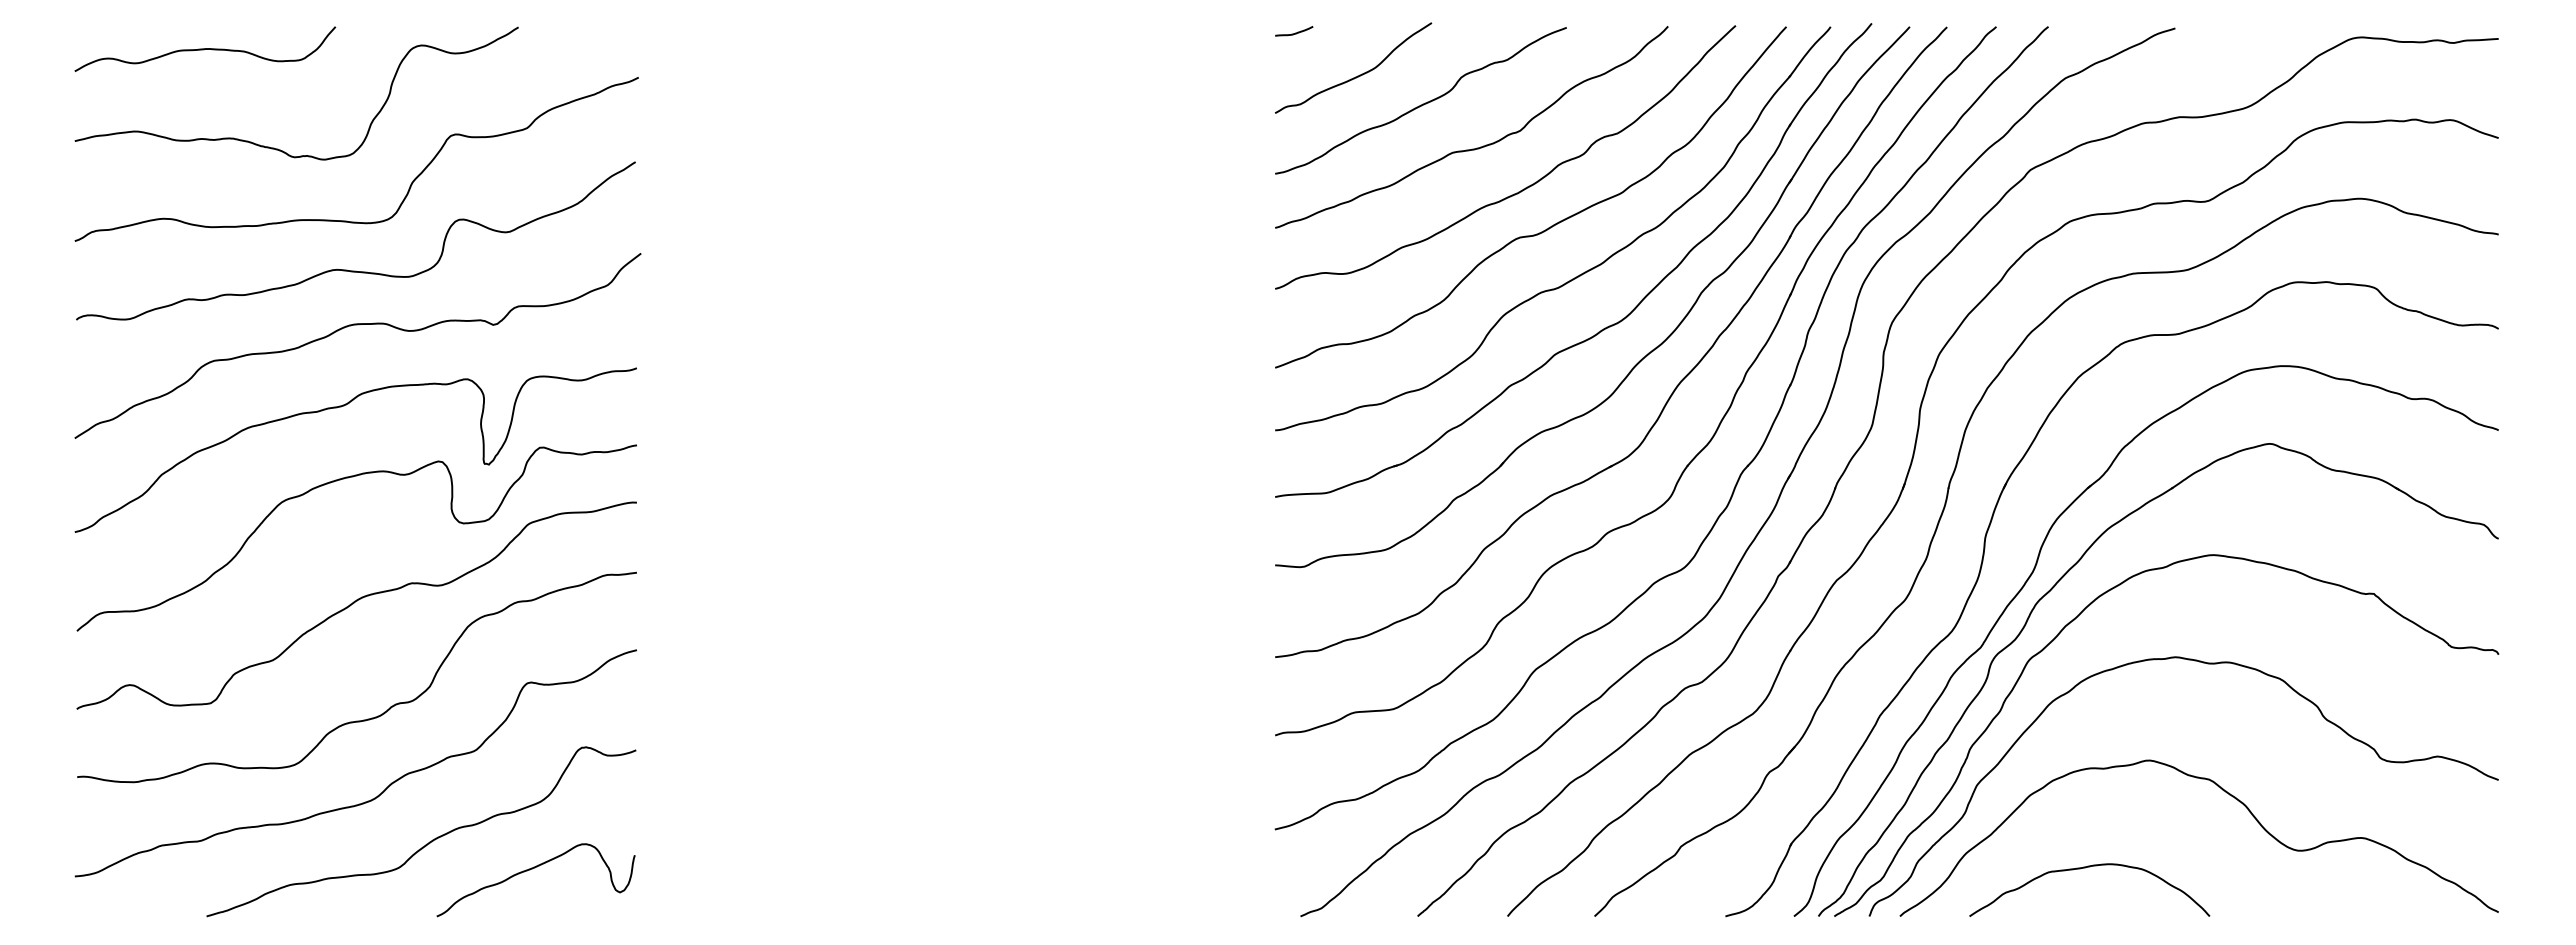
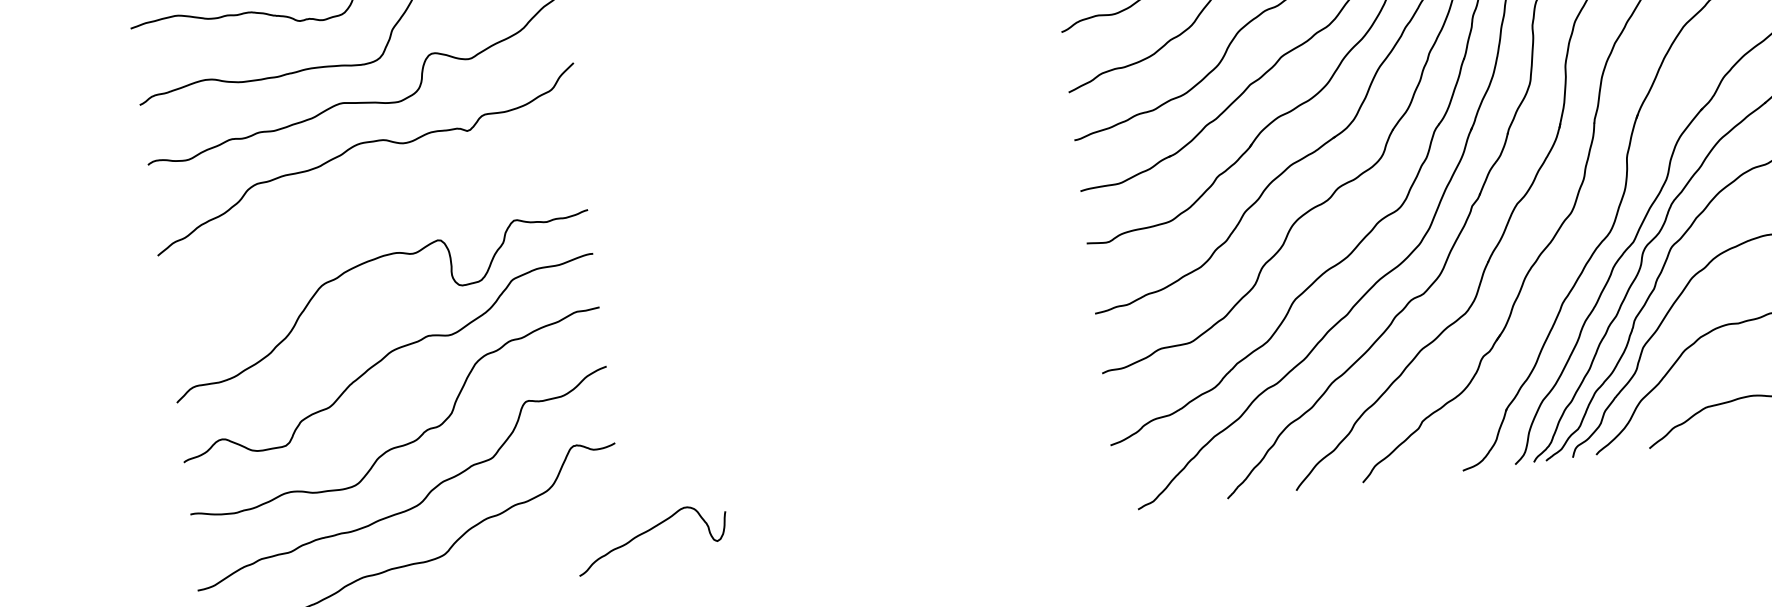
curve: (341, 407) -> (358, 207), removed
curve: (530, 870) -> (647, 532), moved

